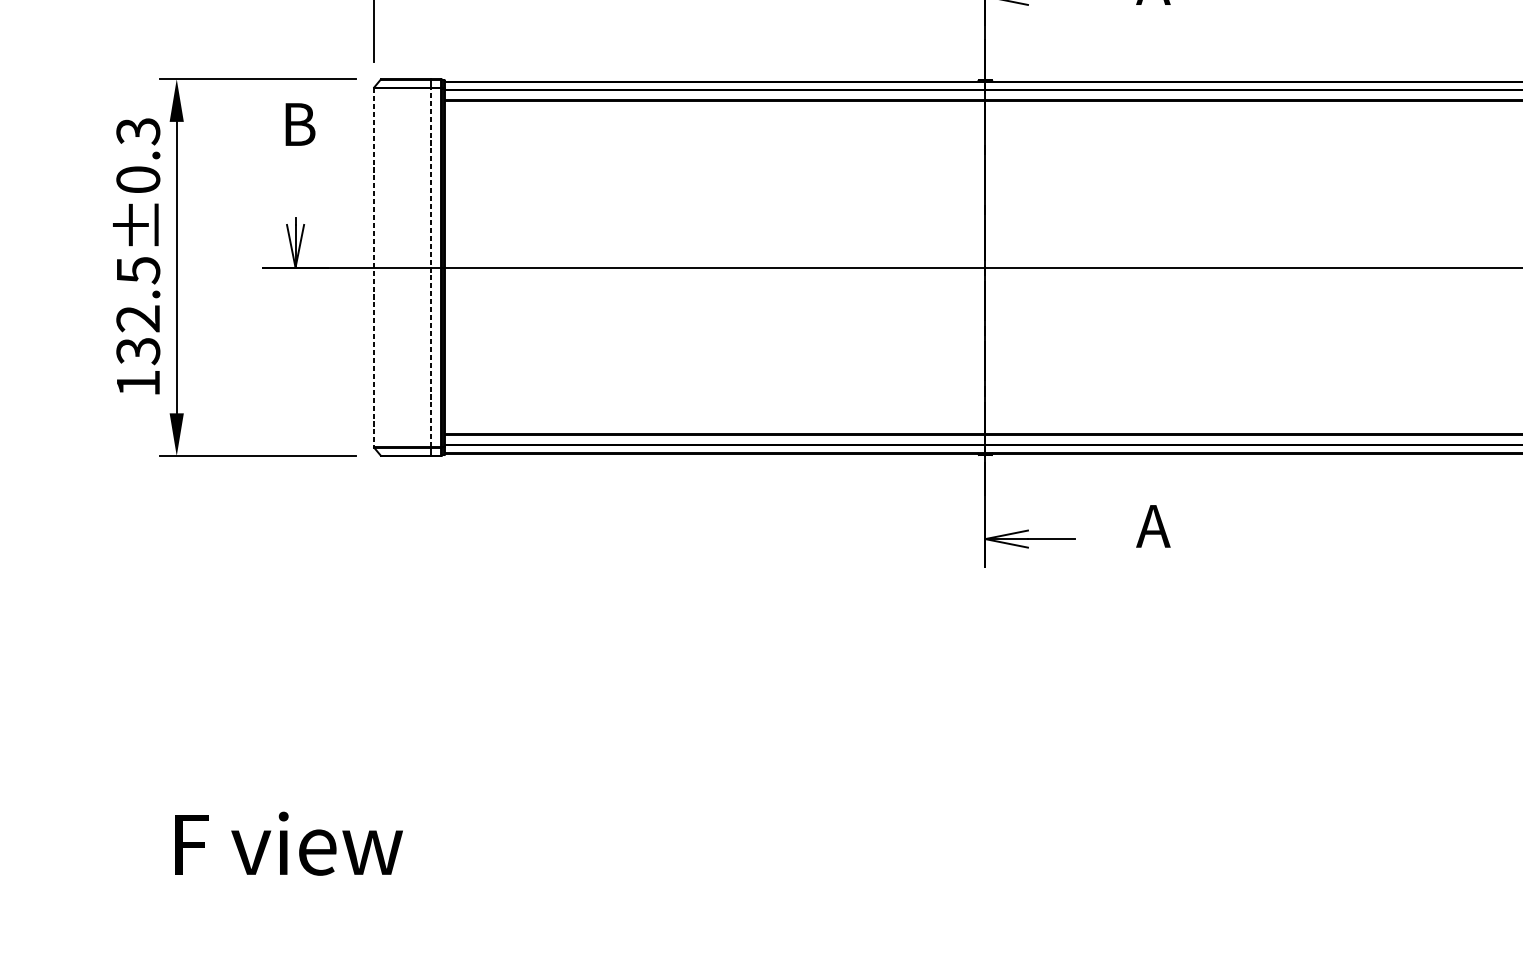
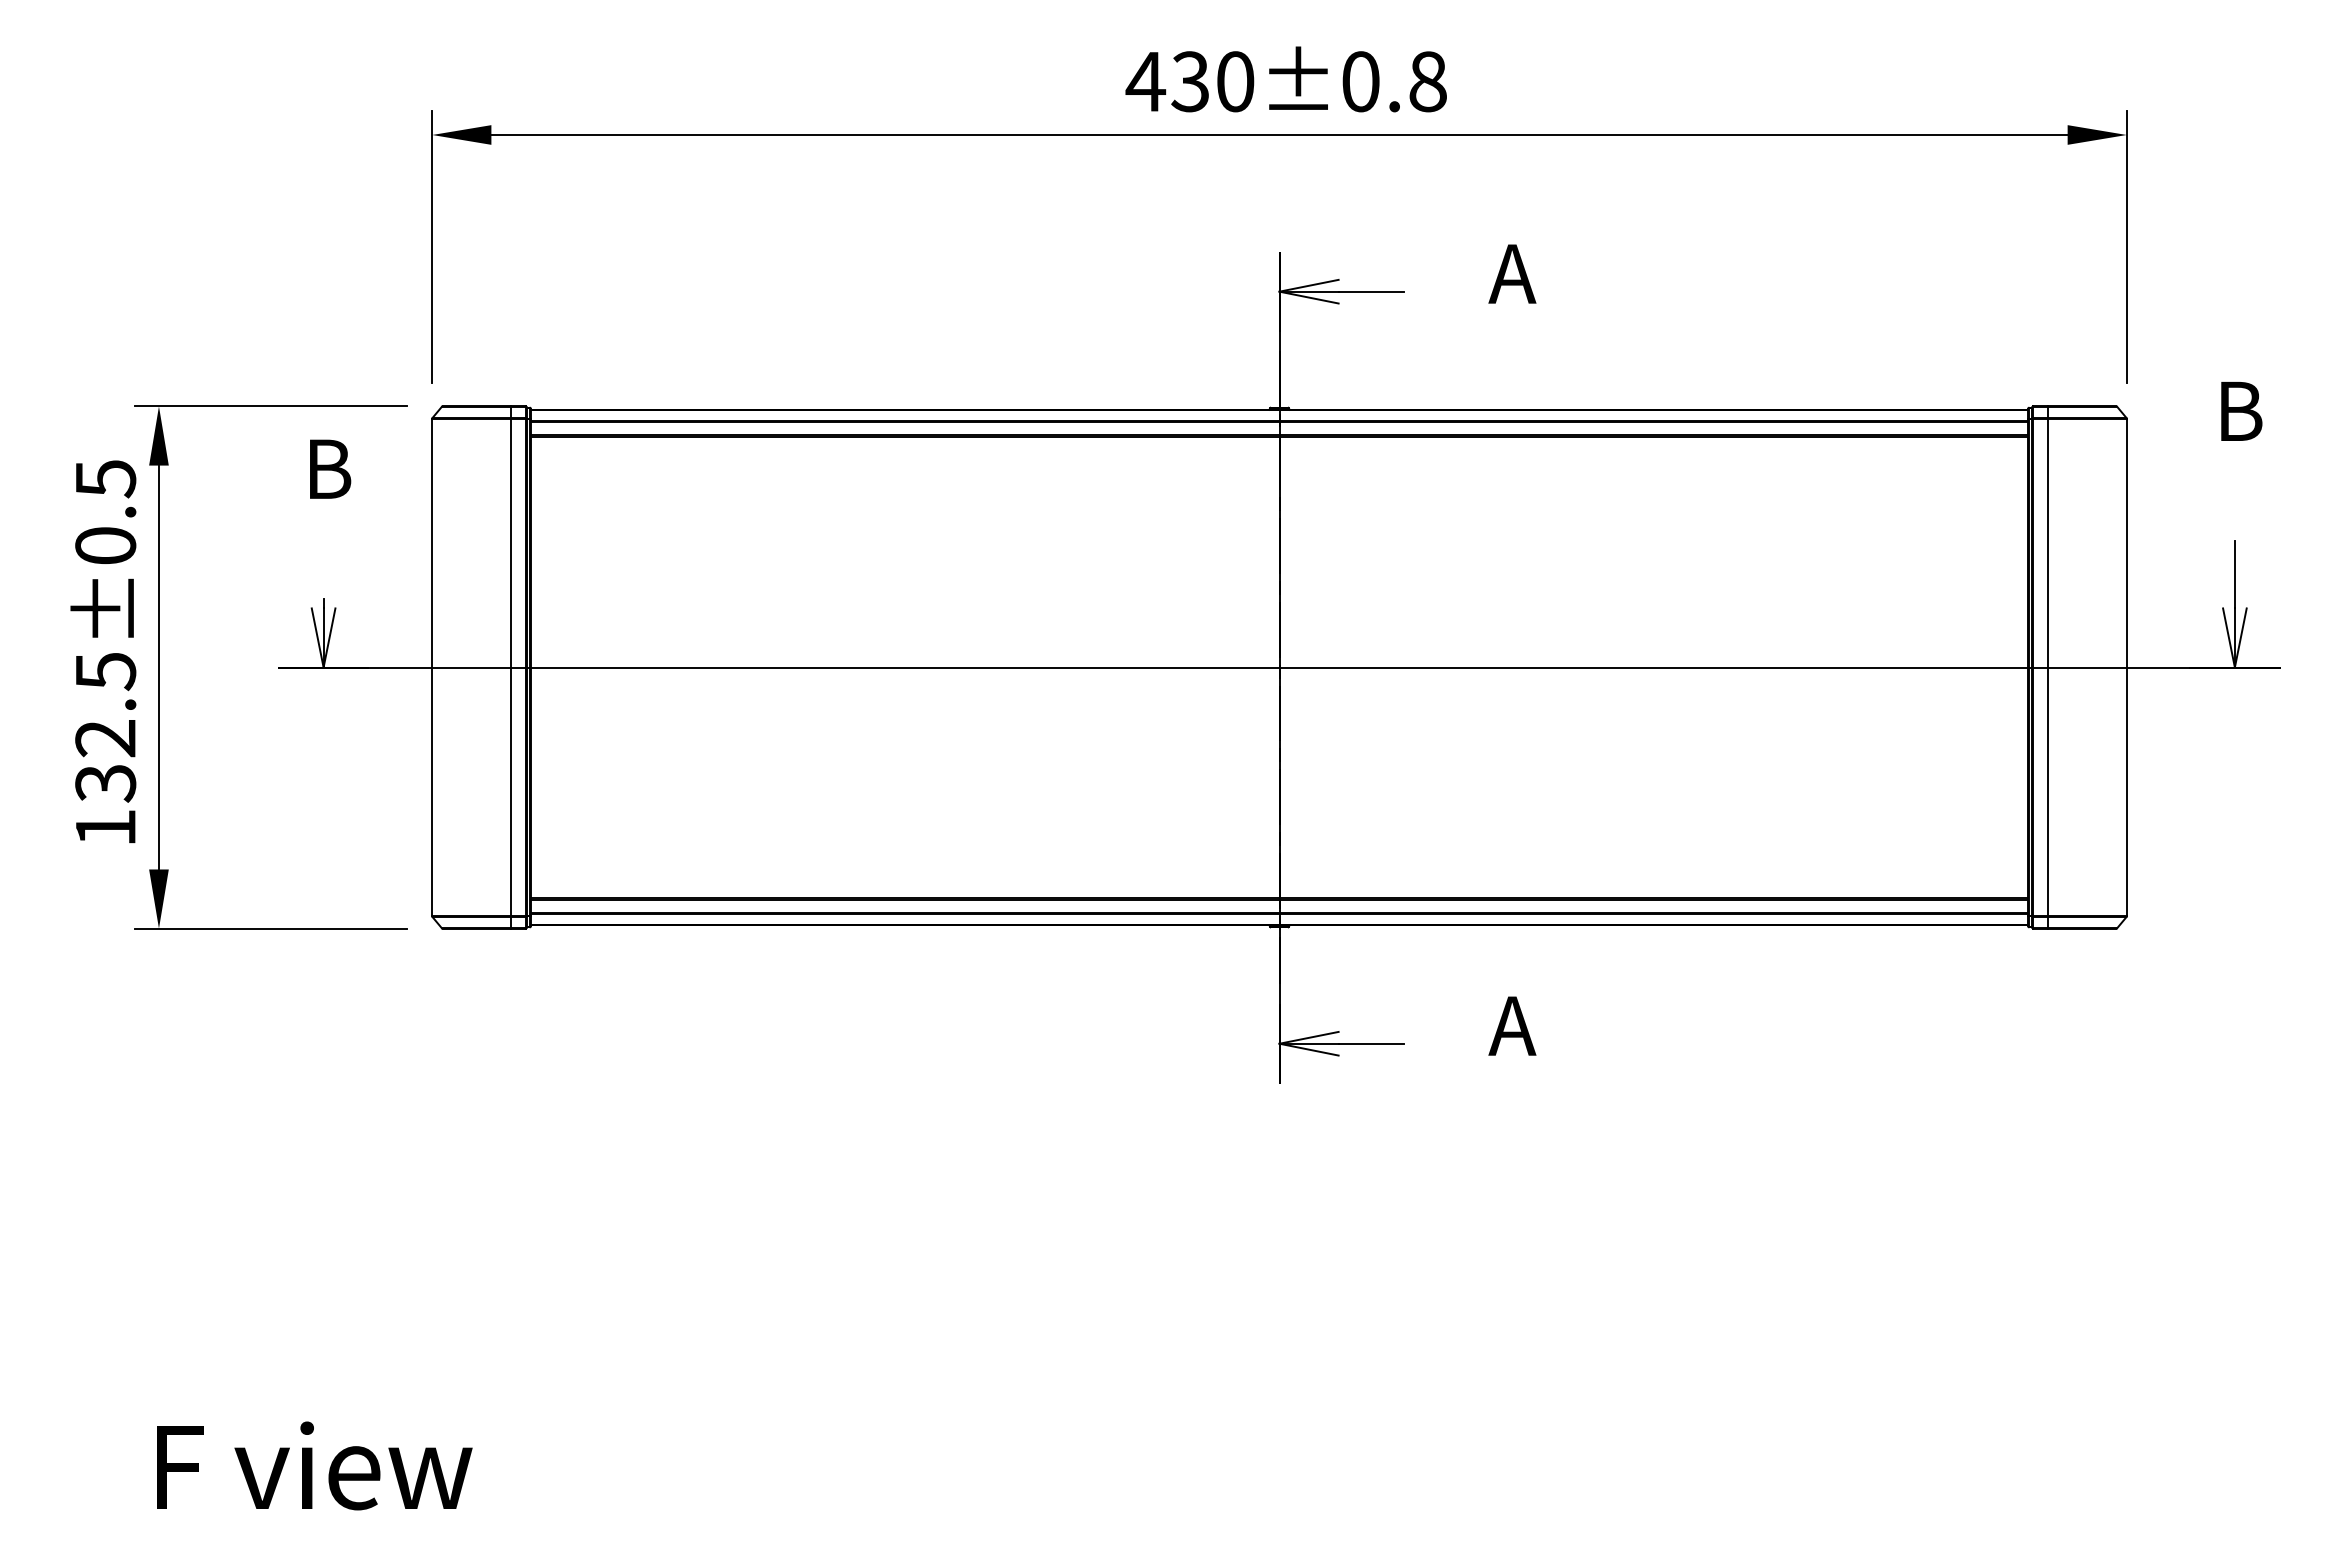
text: (138, 131) -> (105, 479), 132.5±0.3 -> 132.5±0.5
line: (374, 267) -> (432, 667), dashed -> solid
line: (431, 267) -> (511, 667), dashed -> solid

